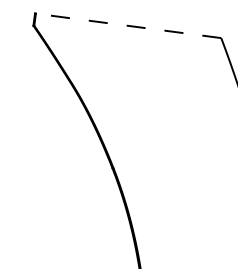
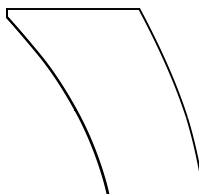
line: (128, 25) -> (73, 8), dashed -> solid

